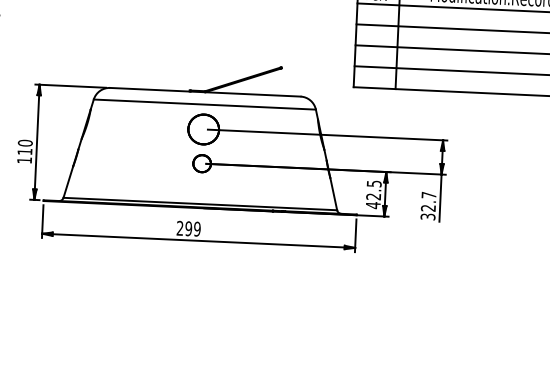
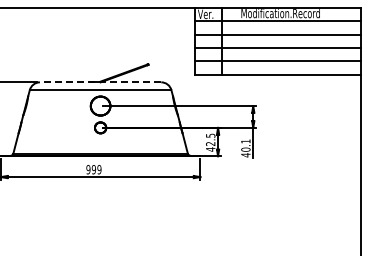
line: (205, 92) -> (100, 82), solid -> dashed
text: (427, 206) -> (245, 148), 32.7 -> 40.1
text: (180, 228) -> (88, 169), 299 -> 999

